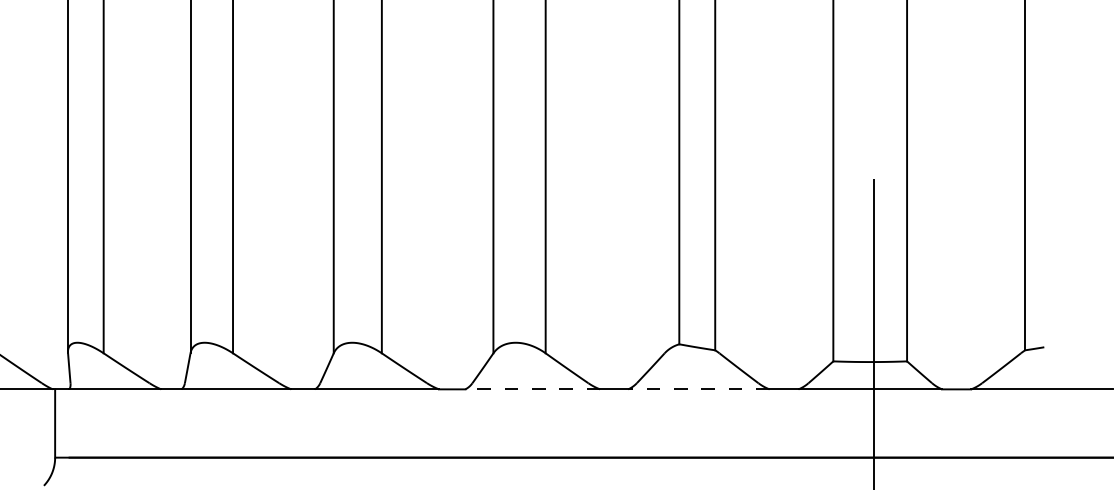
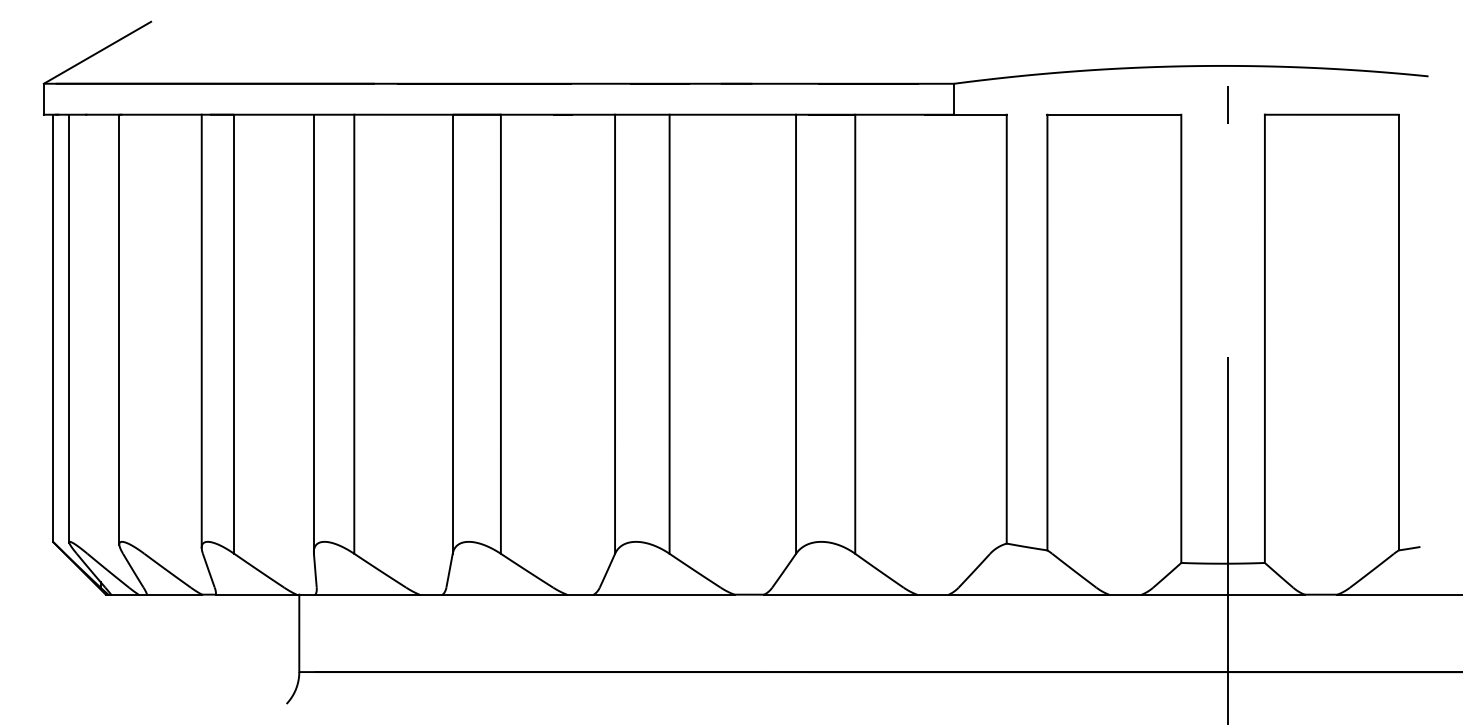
line: (532, 389) -> (840, 594), dashed -> solid
line: (698, 389) -> (1028, 594), dashed -> solid

